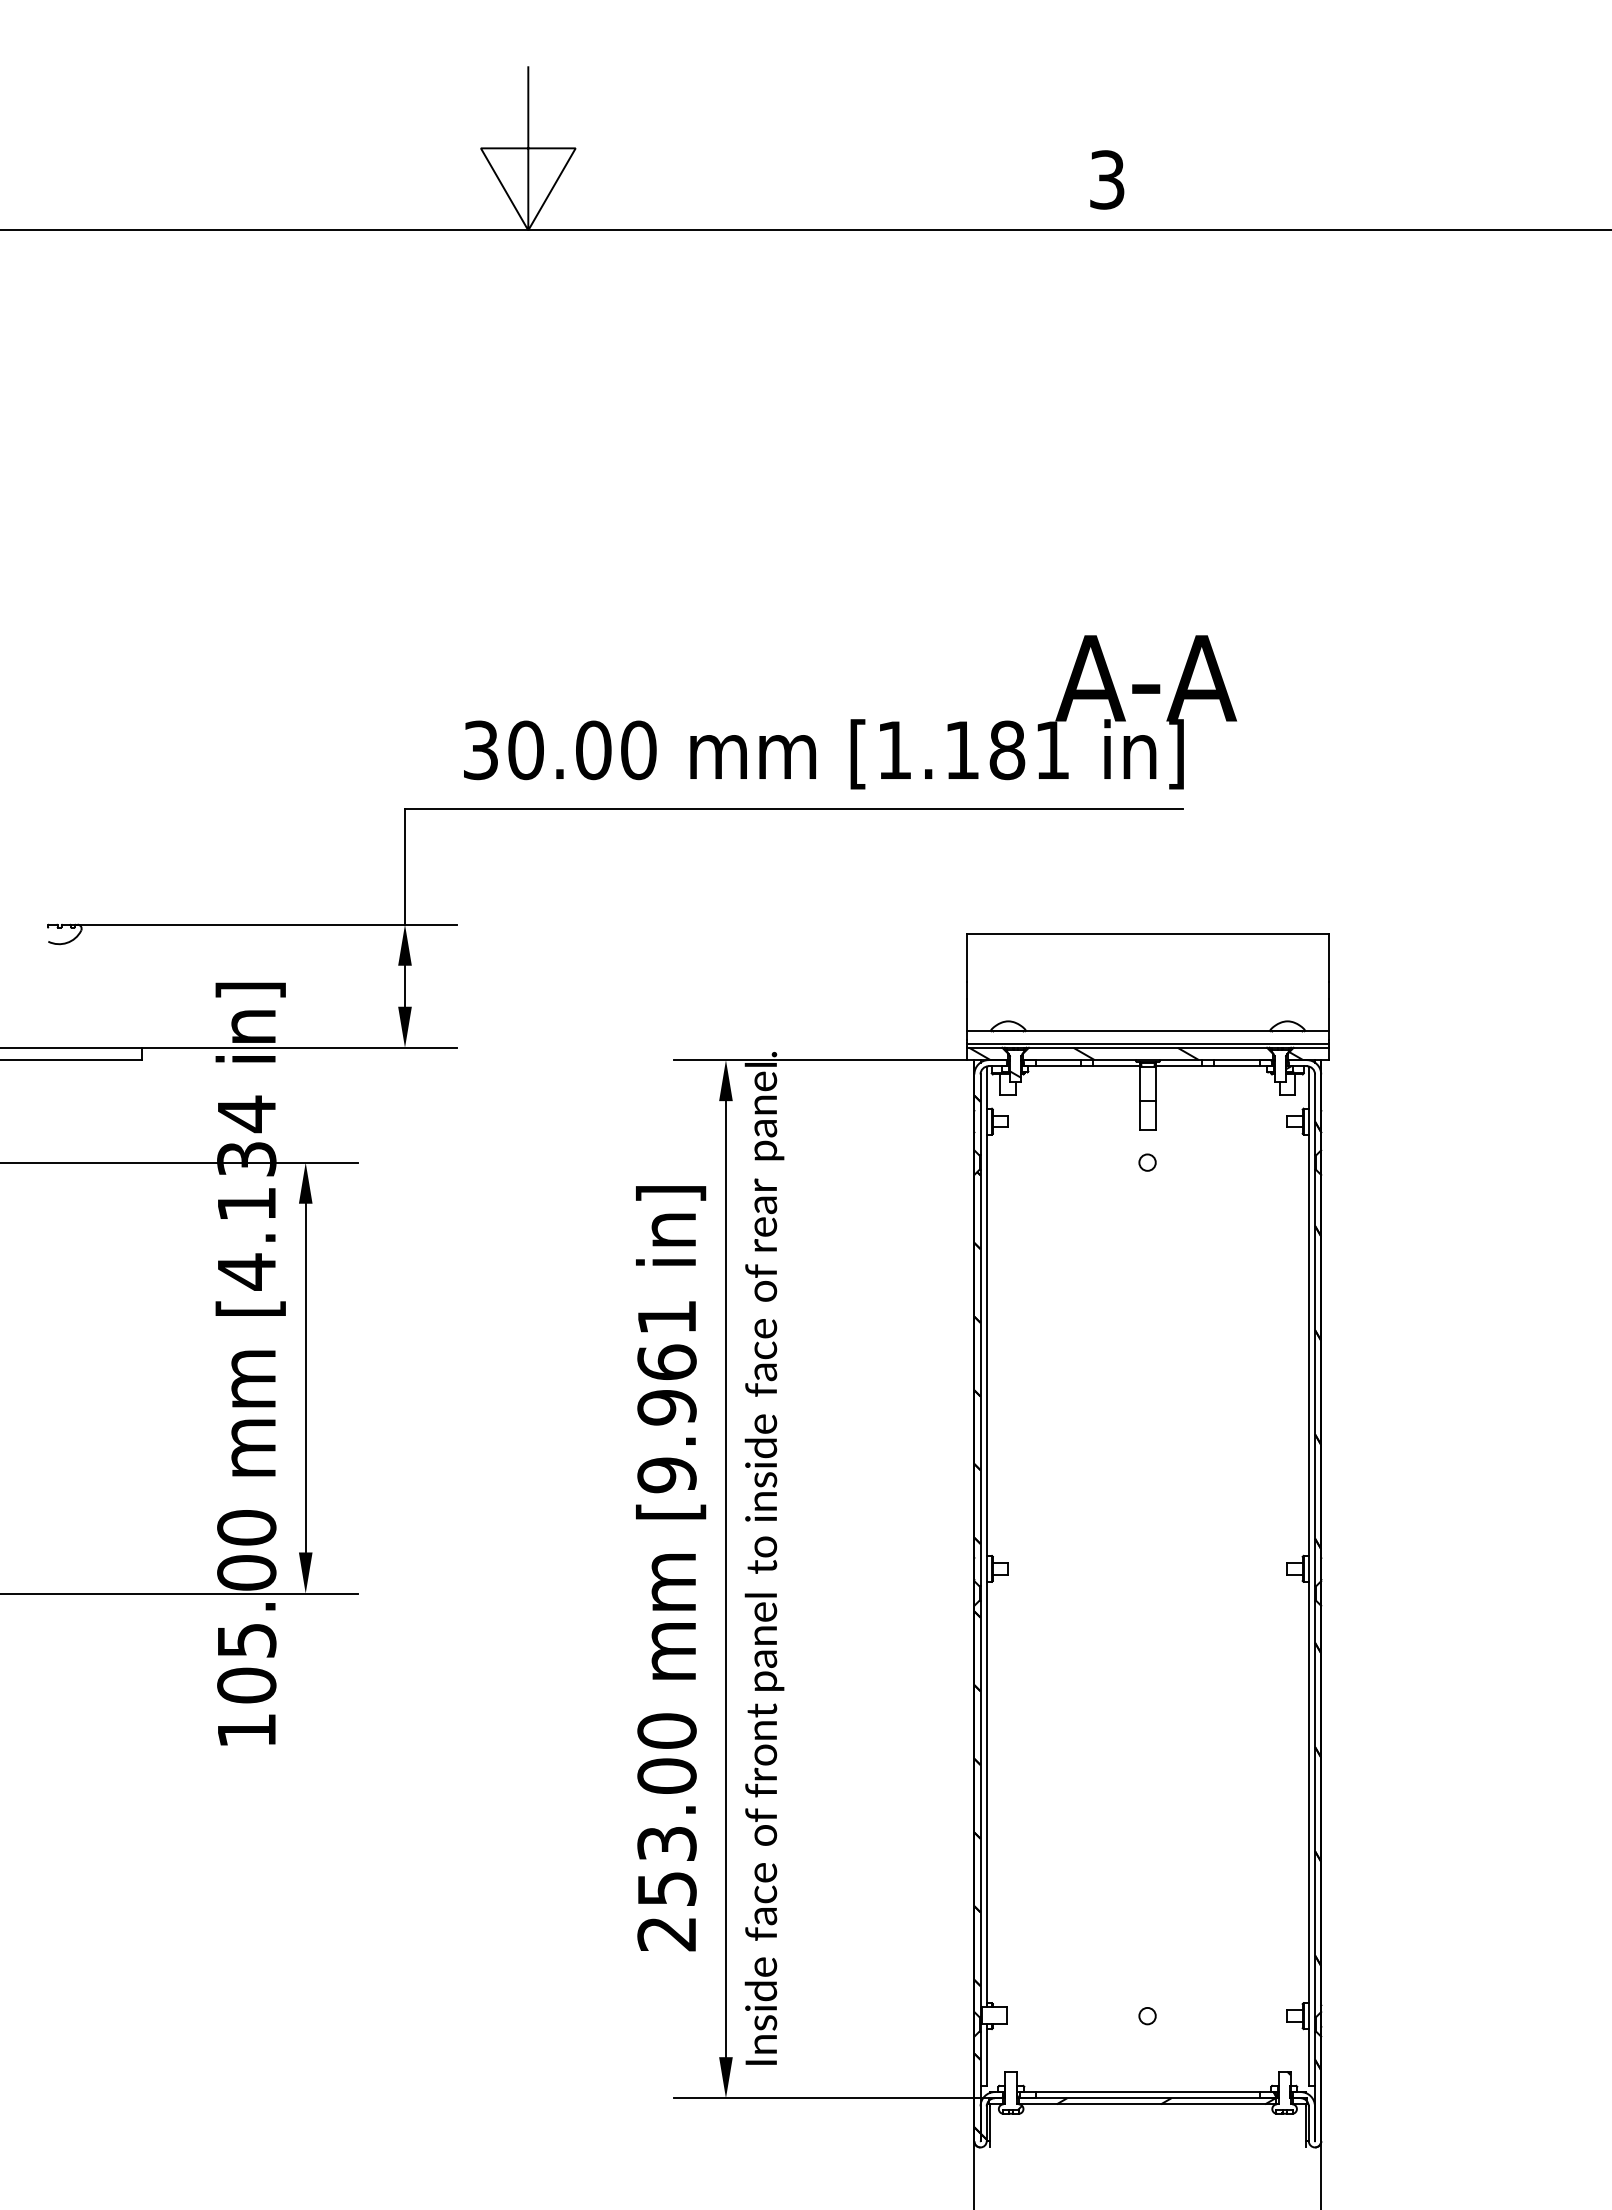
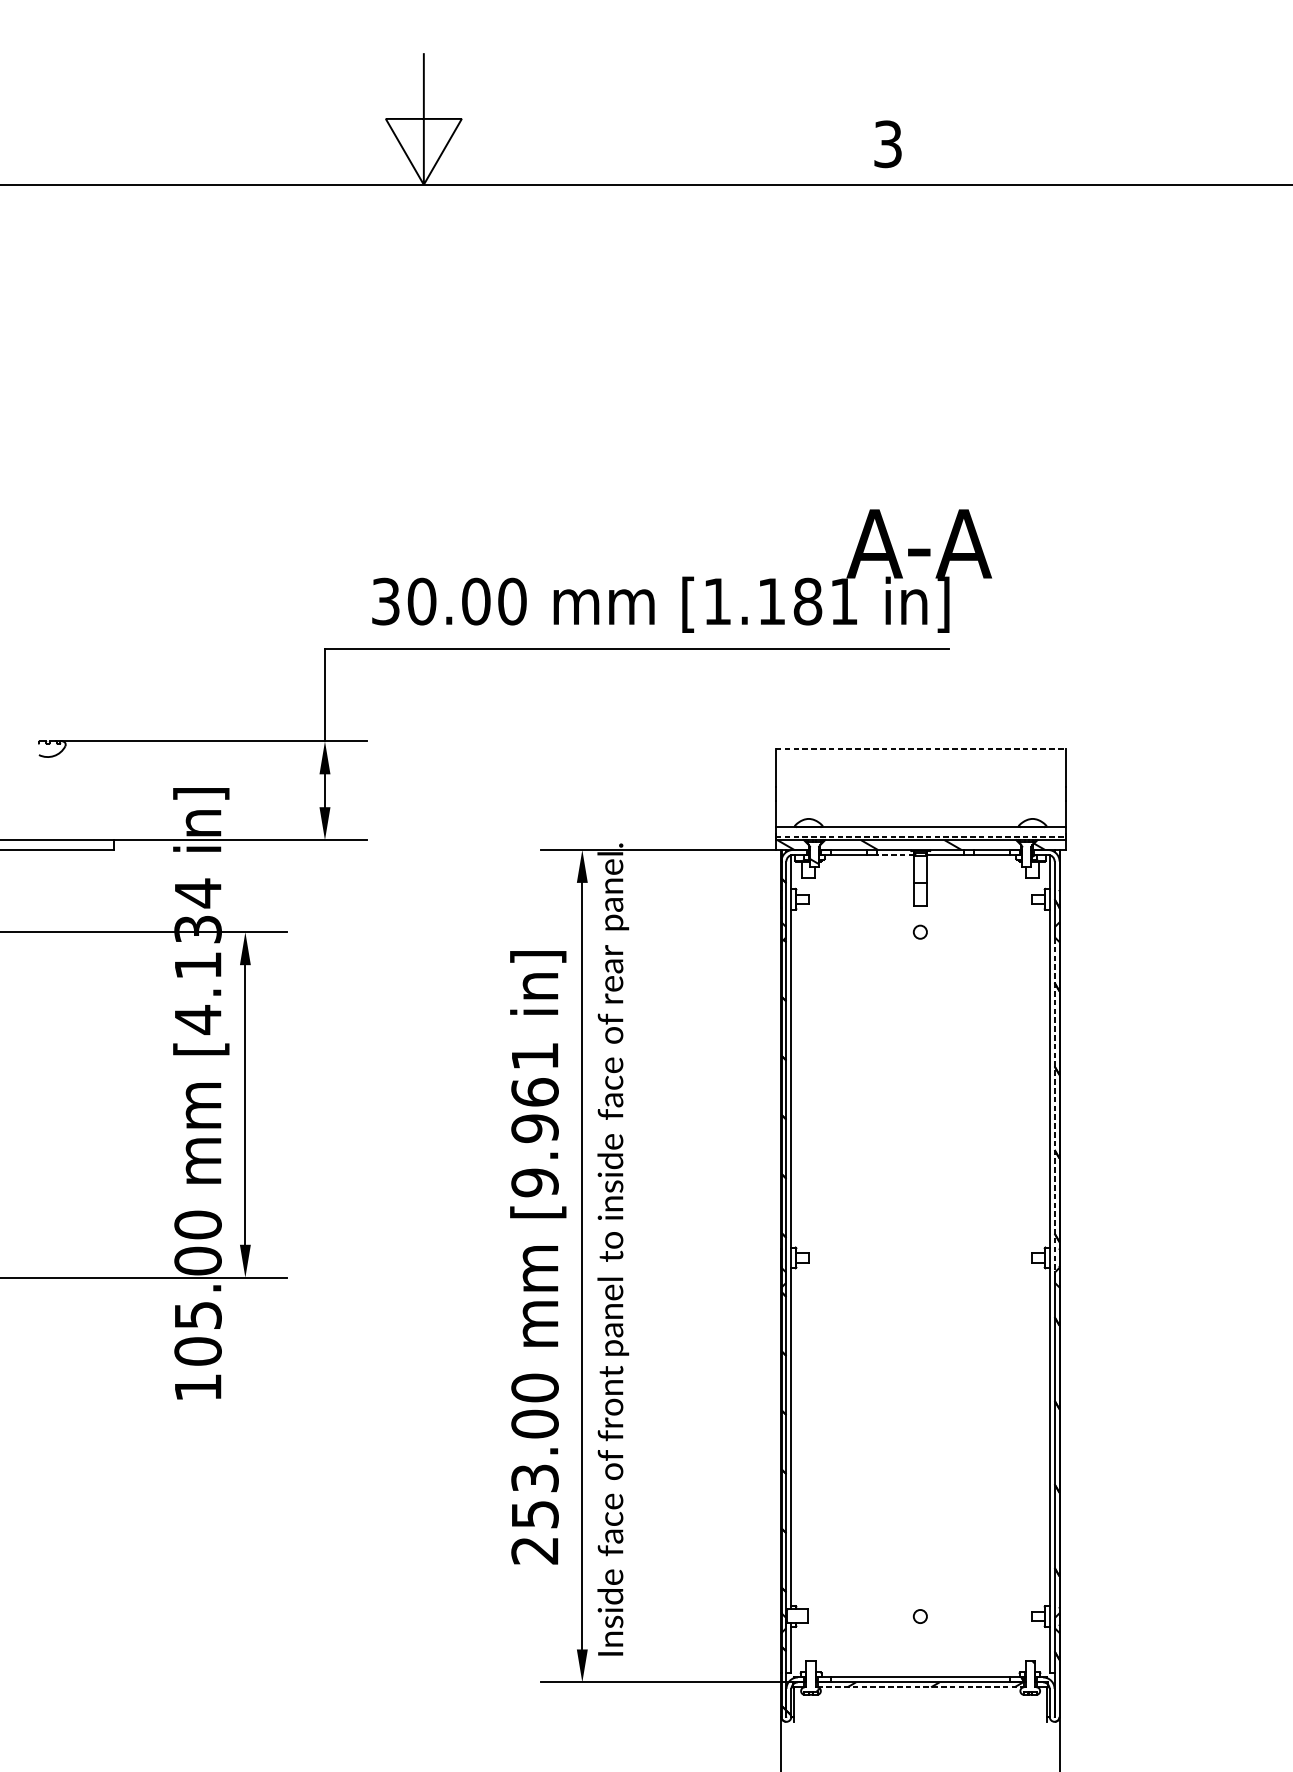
line: (1148, 933) -> (921, 748), solid -> dashed
line: (1148, 1043) -> (921, 836), solid -> dashed
line: (1116, 1066) -> (895, 855), solid -> dashed
line: (1315, 1378) -> (1055, 1105), solid -> dashed
line: (1147, 2104) -> (920, 1687), solid -> dashed

